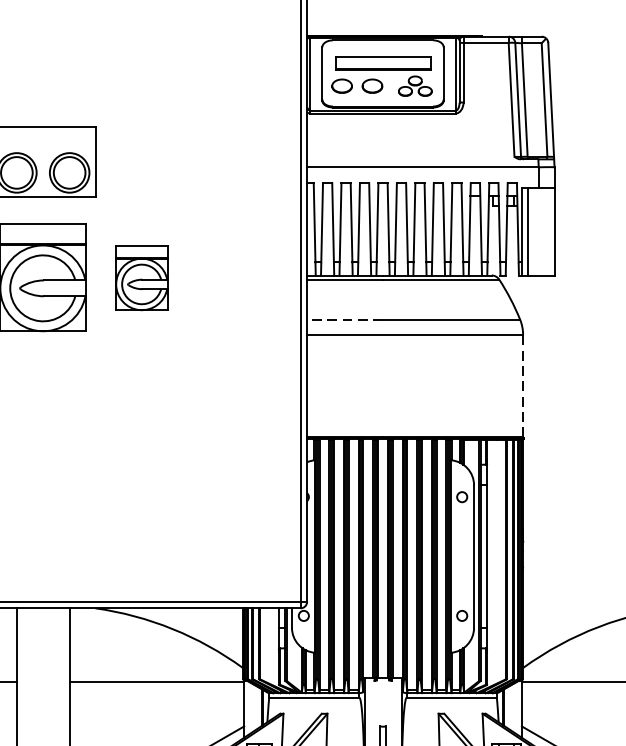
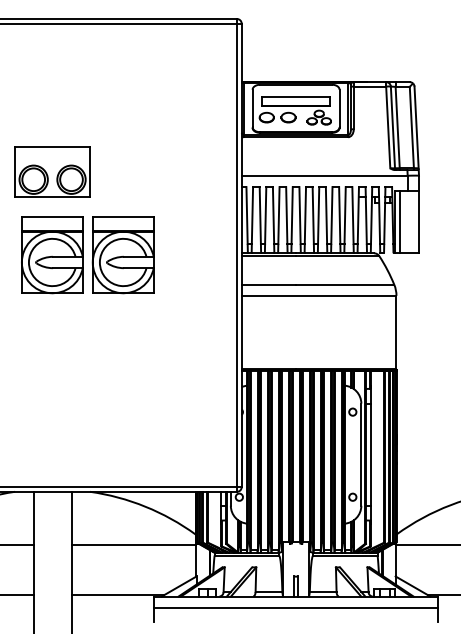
part: (140, 278) -> (122, 255), size x1.67
line: (344, 319) -> (268, 284), dashed -> solid
line: (523, 386) -> (396, 332), dashed -> solid

